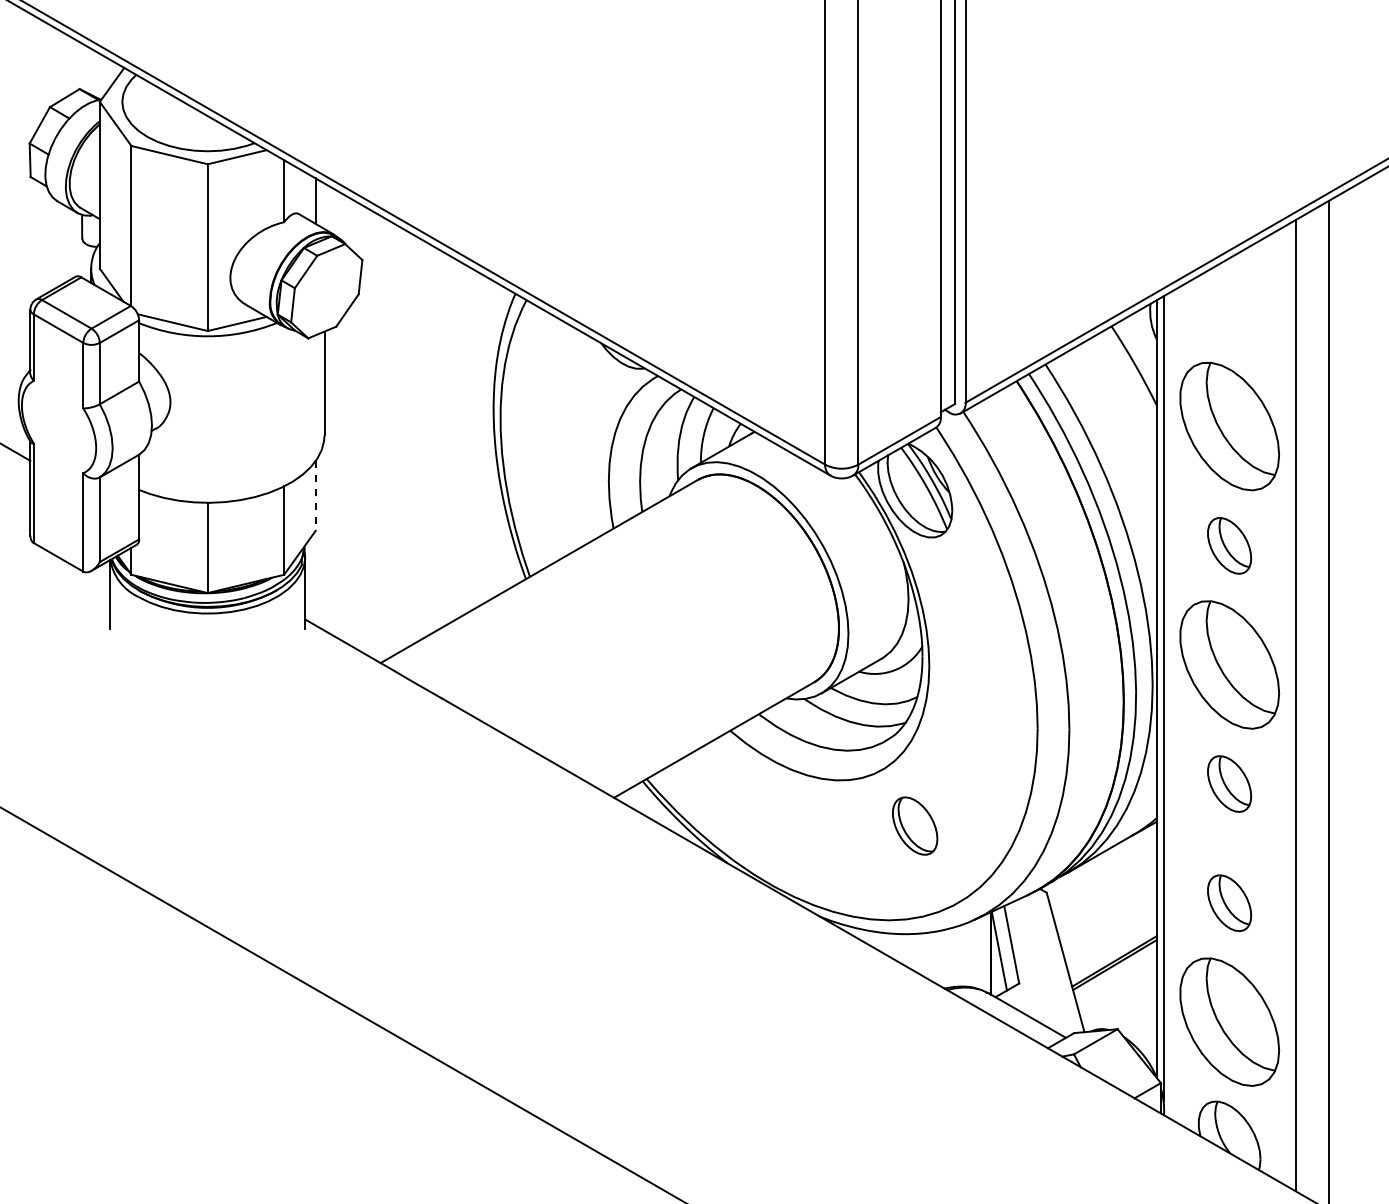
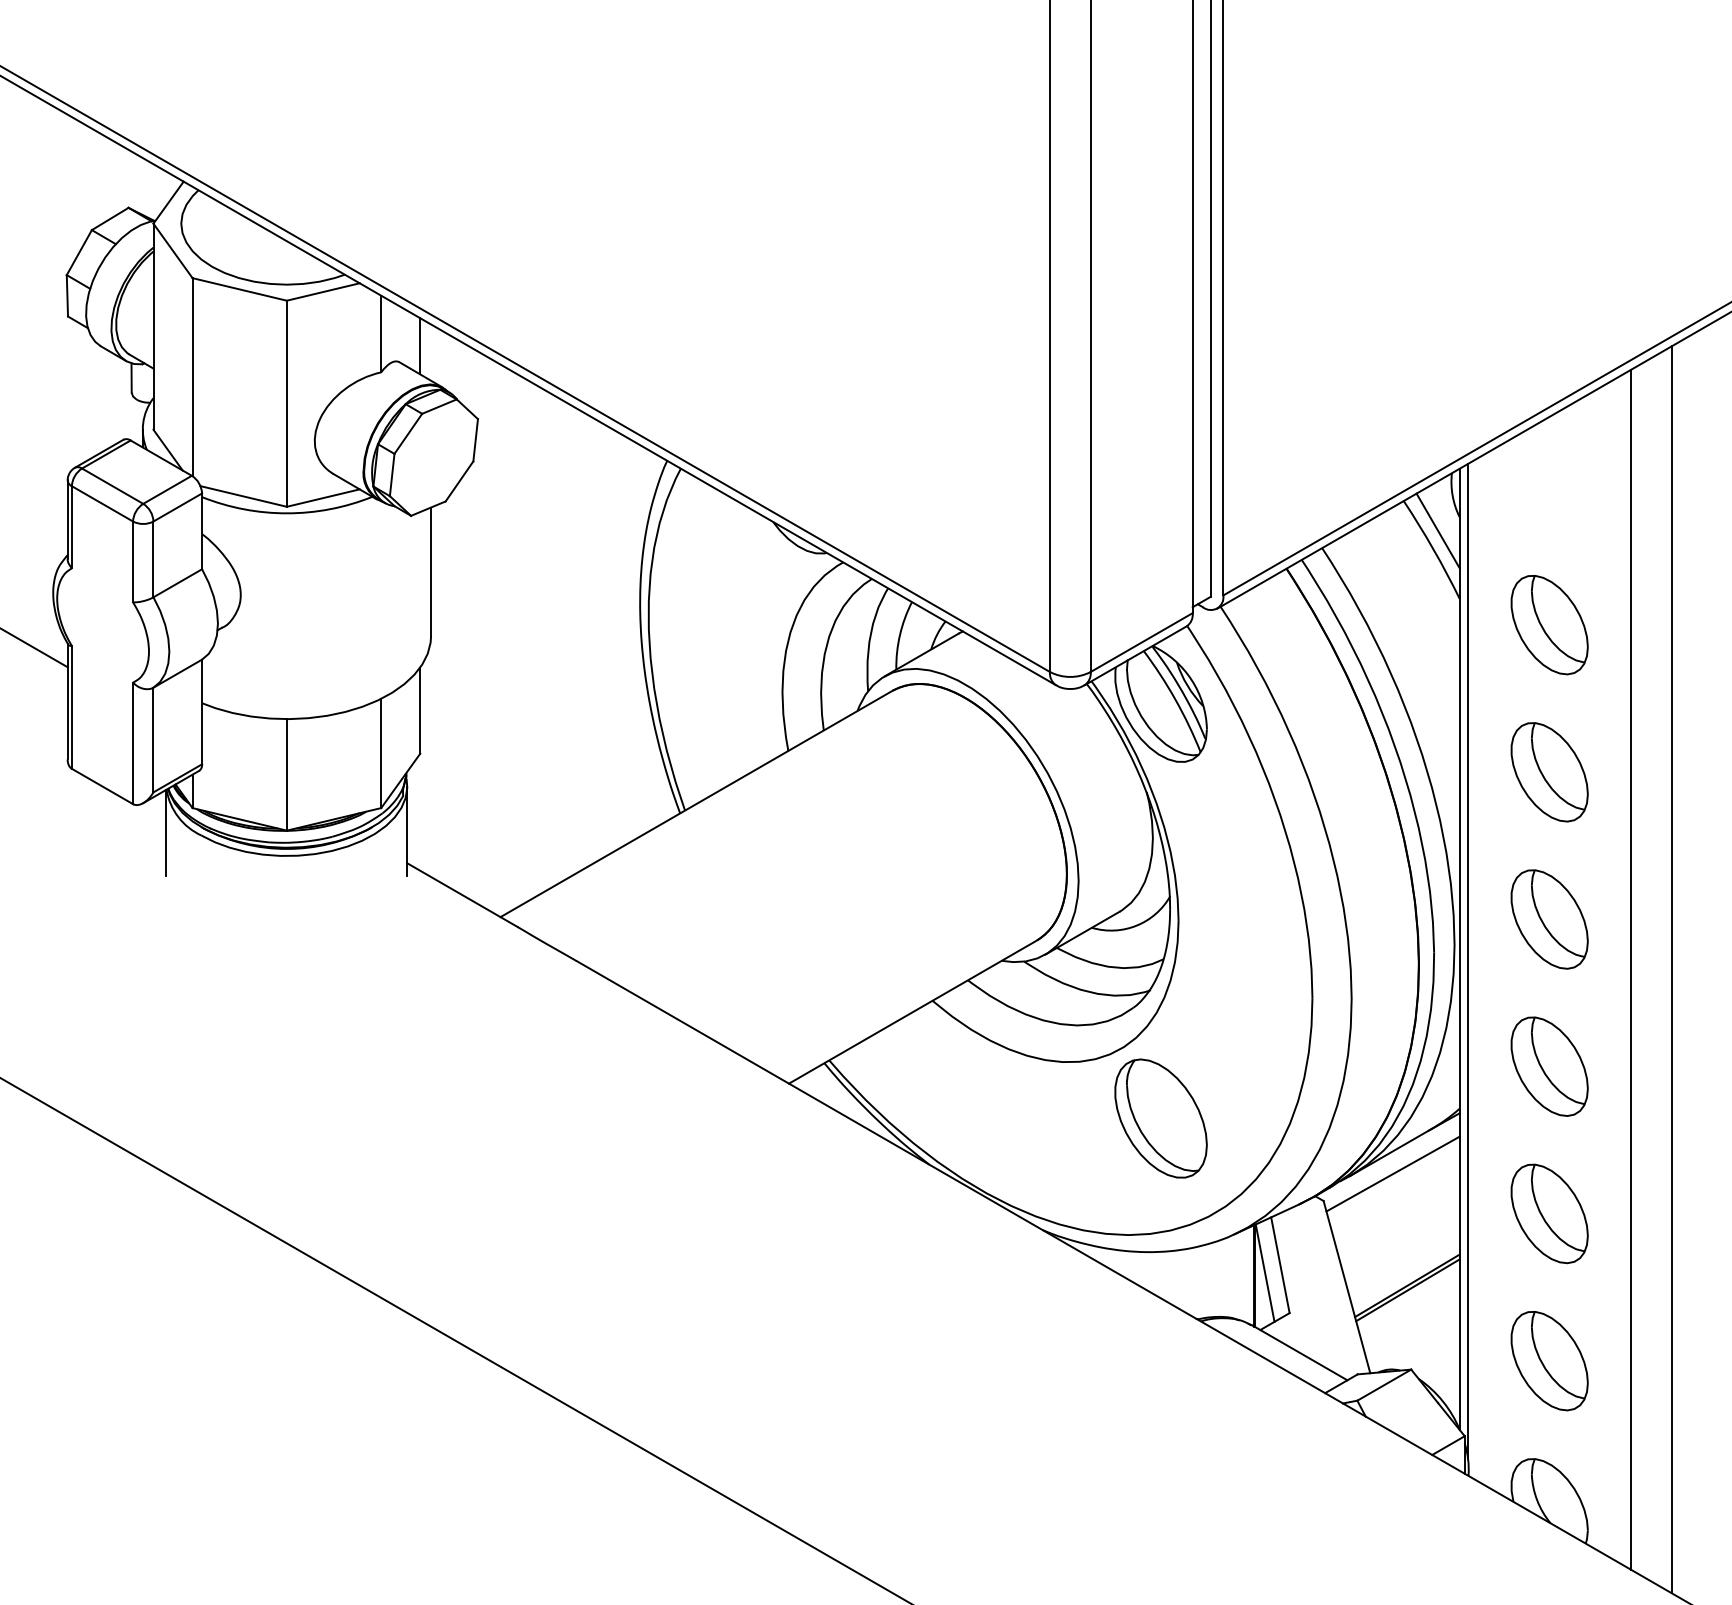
line: (1138, 350) -> (1437, 530), added
part: (1229, 427) -> (1549, 625), size x0.62
line: (315, 496) -> (420, 711), dashed -> solid
part: (1229, 546) -> (1549, 772), size x1.43
part: (1229, 664) -> (1549, 919), size x0.62
part: (1229, 783) -> (1549, 1066), size x1.43
part: (914, 826) -> (1160, 1118), size x1.67
line: (1102, 870) -> (1392, 1173), added
part: (1229, 902) -> (1549, 1213), size x1.43
part: (1229, 1022) -> (1549, 1361), size x0.62

